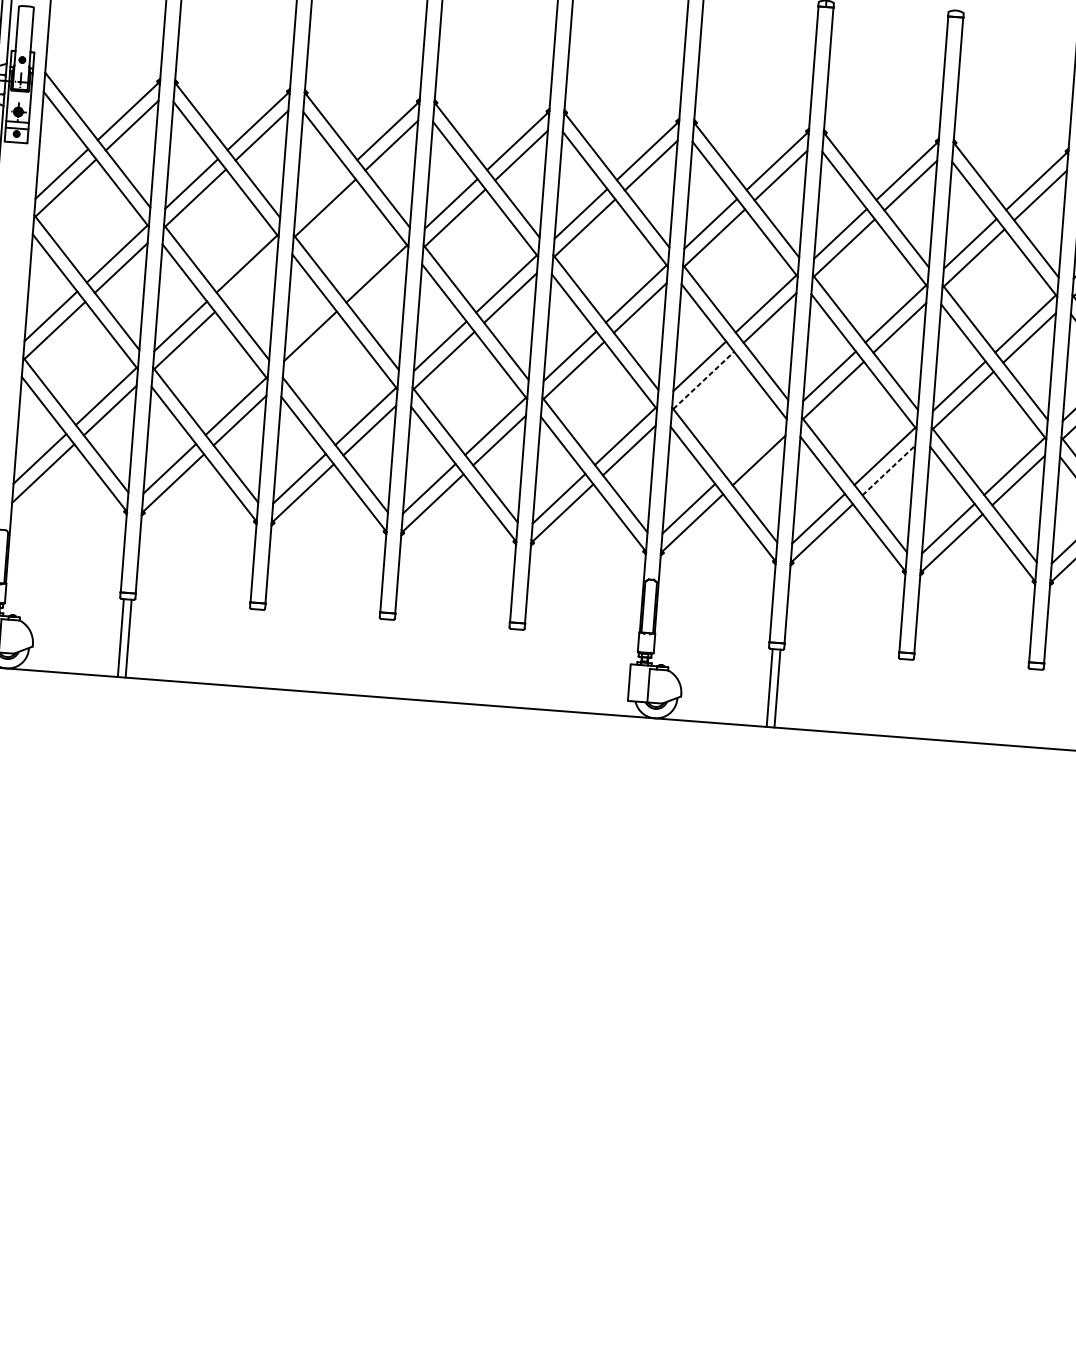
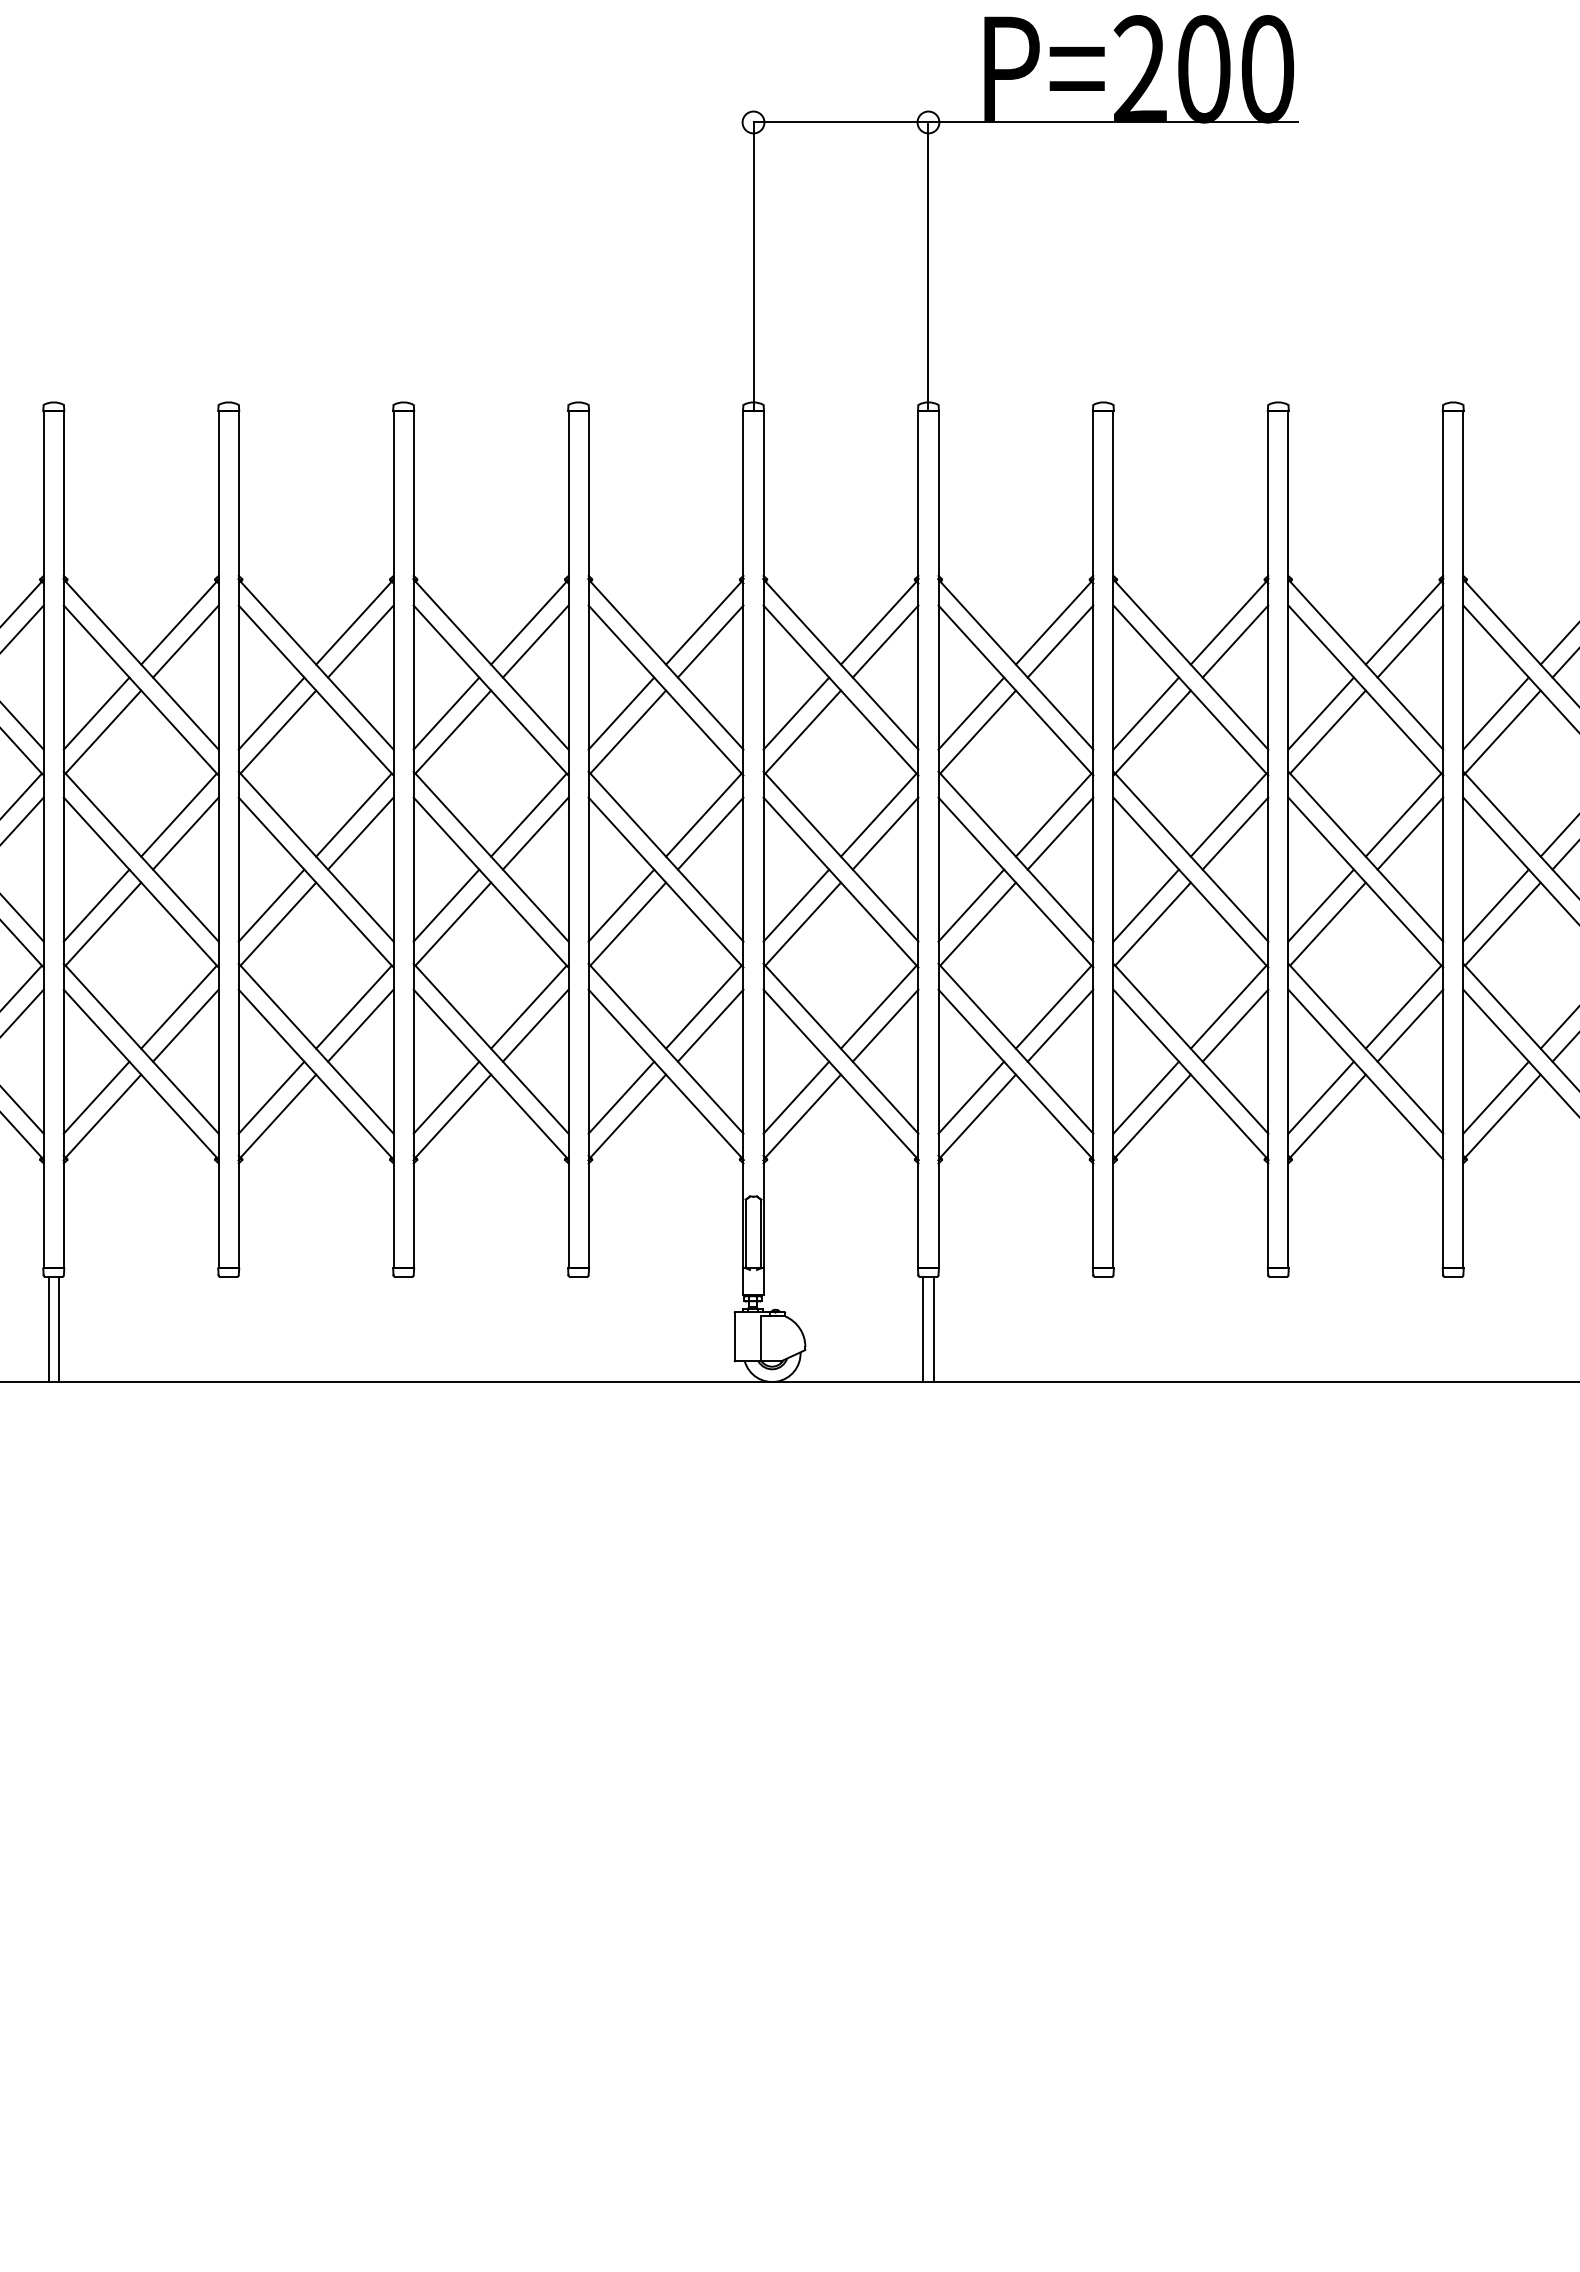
line: (321, 193) -> (271, 713), added
line: (250, 277) -> (185, 833), added
line: (380, 287) -> (360, 833), added
line: (314, 350) -> (278, 923), added
line: (704, 380) -> (803, 923), dashed -> solid
line: (754, 445) -> (878, 1006), added
line: (888, 470) -> (1060, 1025), dashed -> solid

